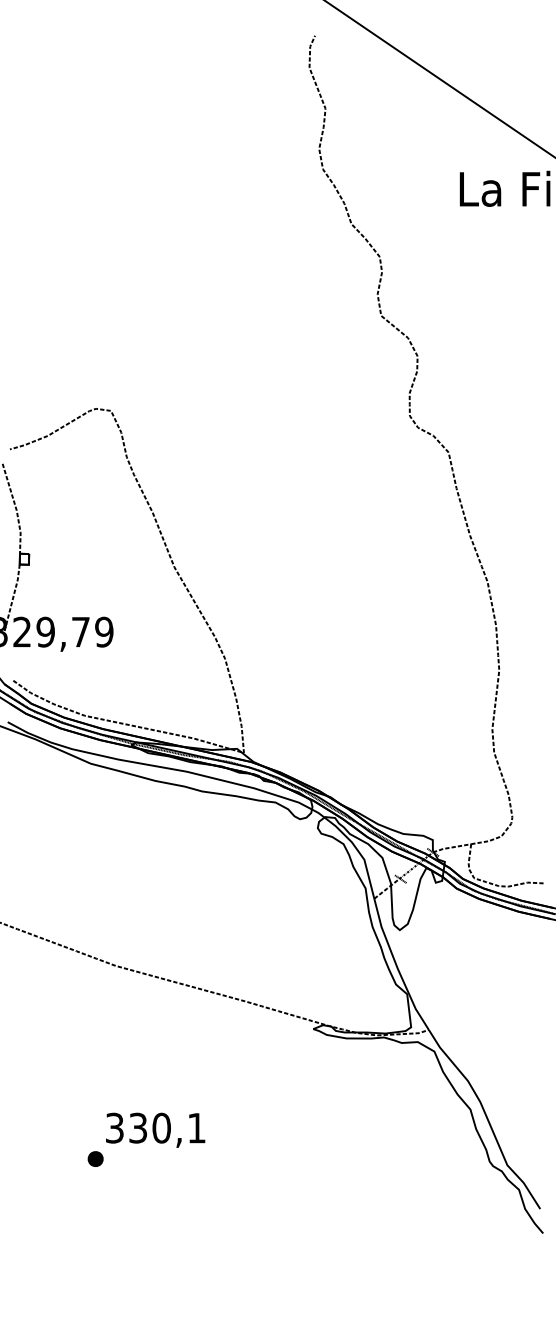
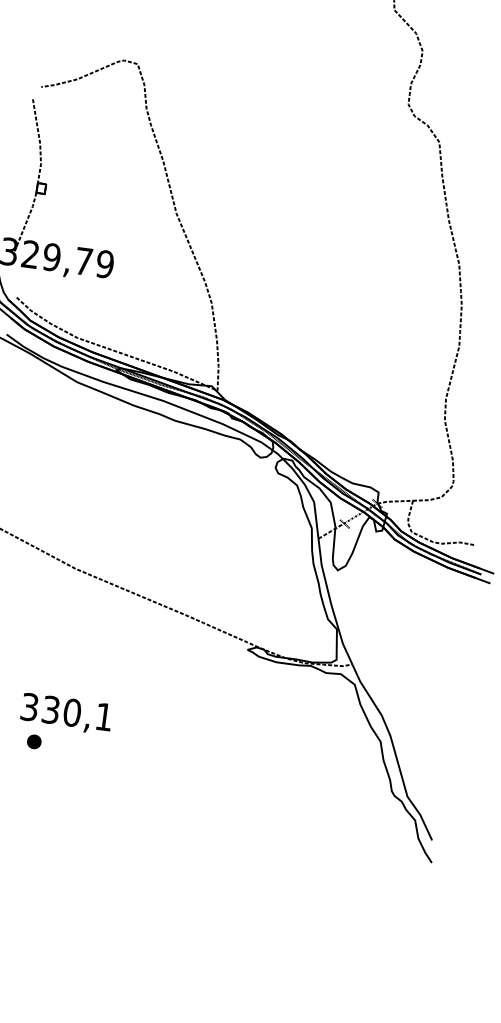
text: (155, 1129) -> (66, 713), moved

